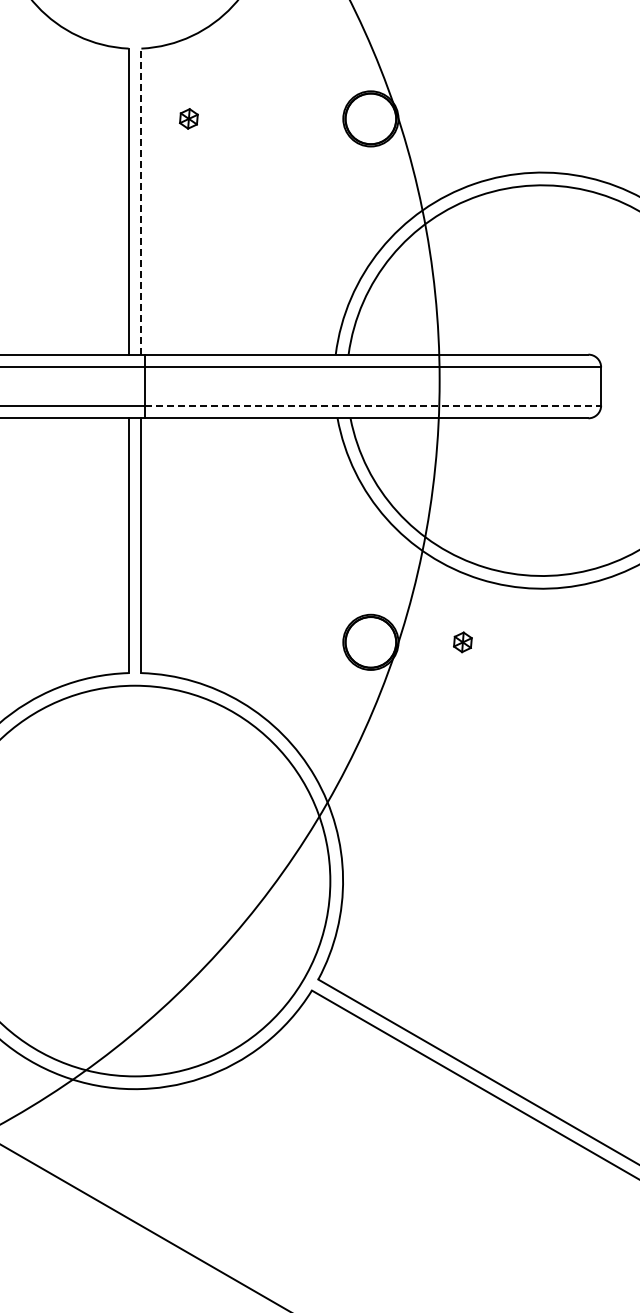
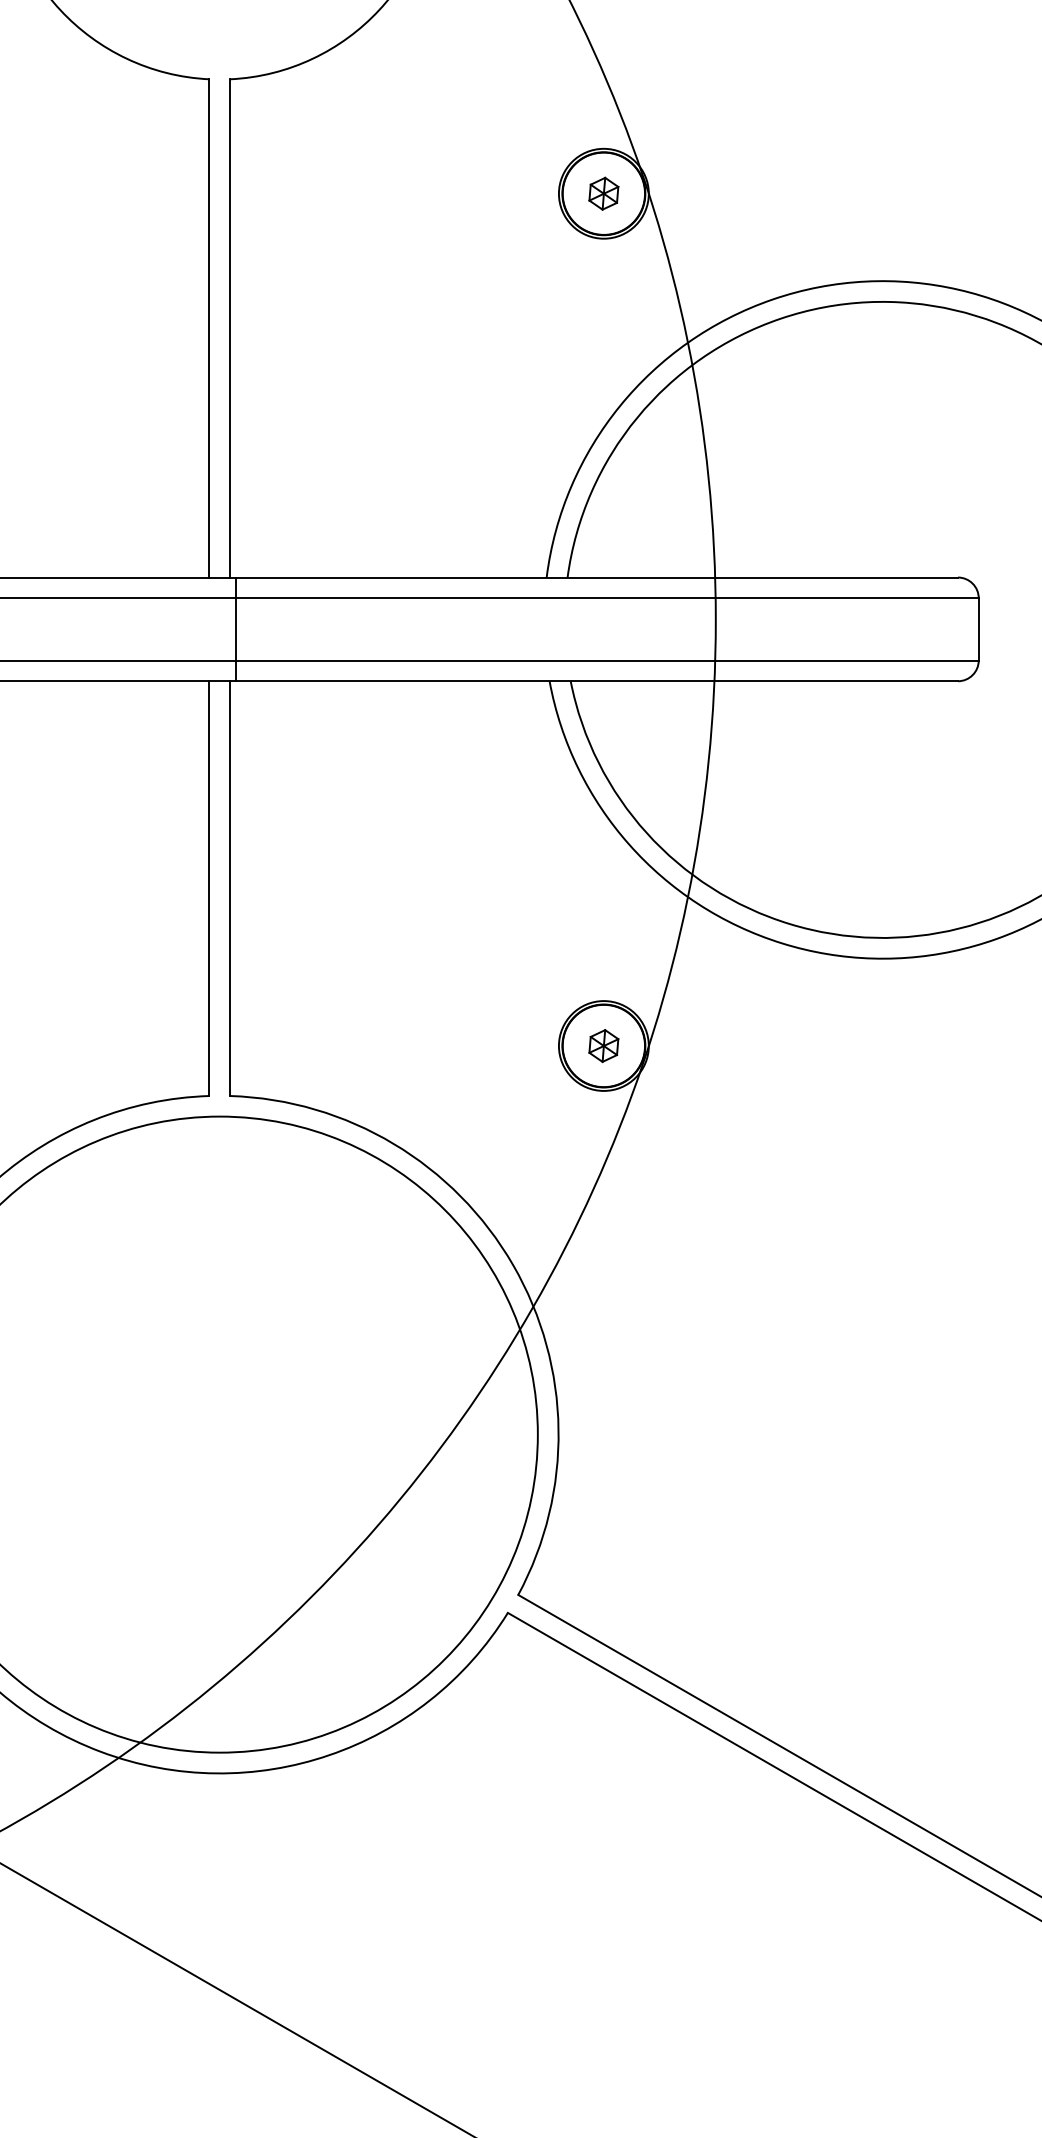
part: (188, 118) -> (603, 193), moved
line: (141, 201) -> (230, 328), dashed -> solid
line: (373, 405) -> (608, 660), dashed -> solid
part: (462, 642) -> (603, 1046), moved

